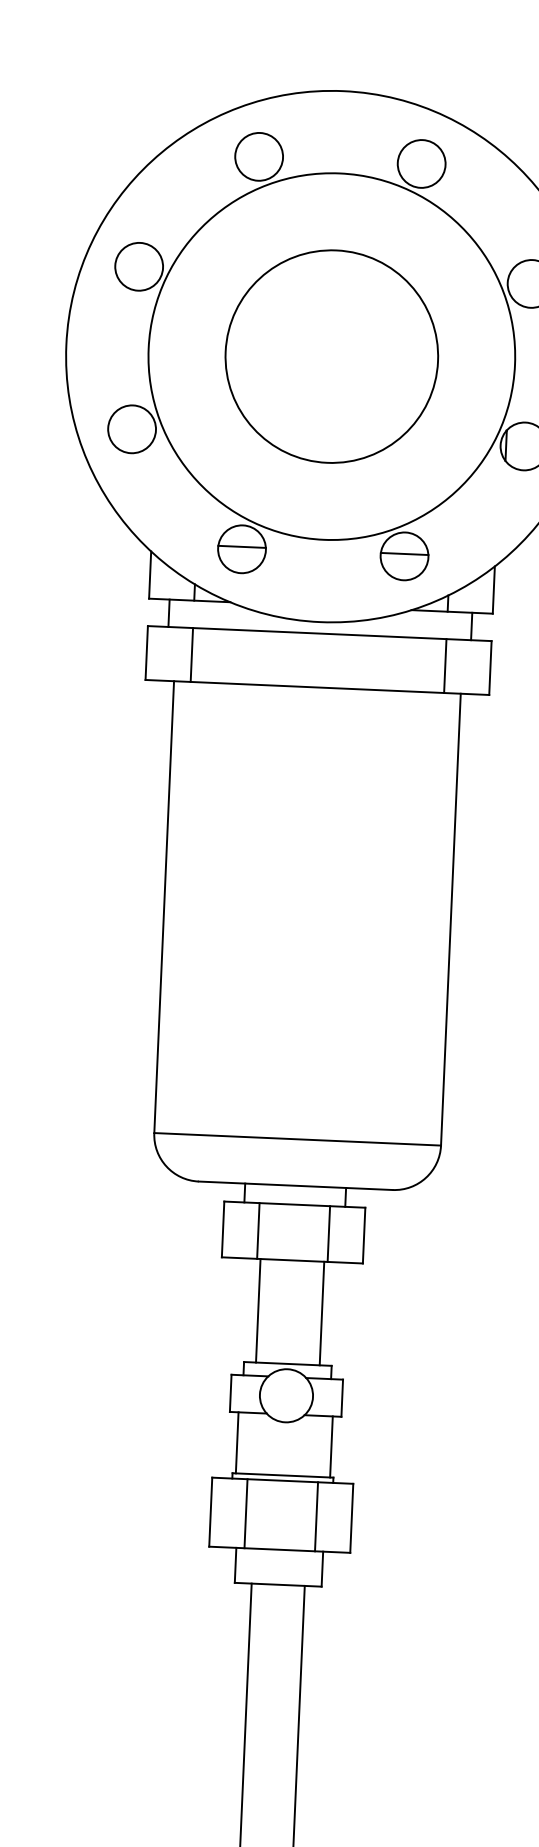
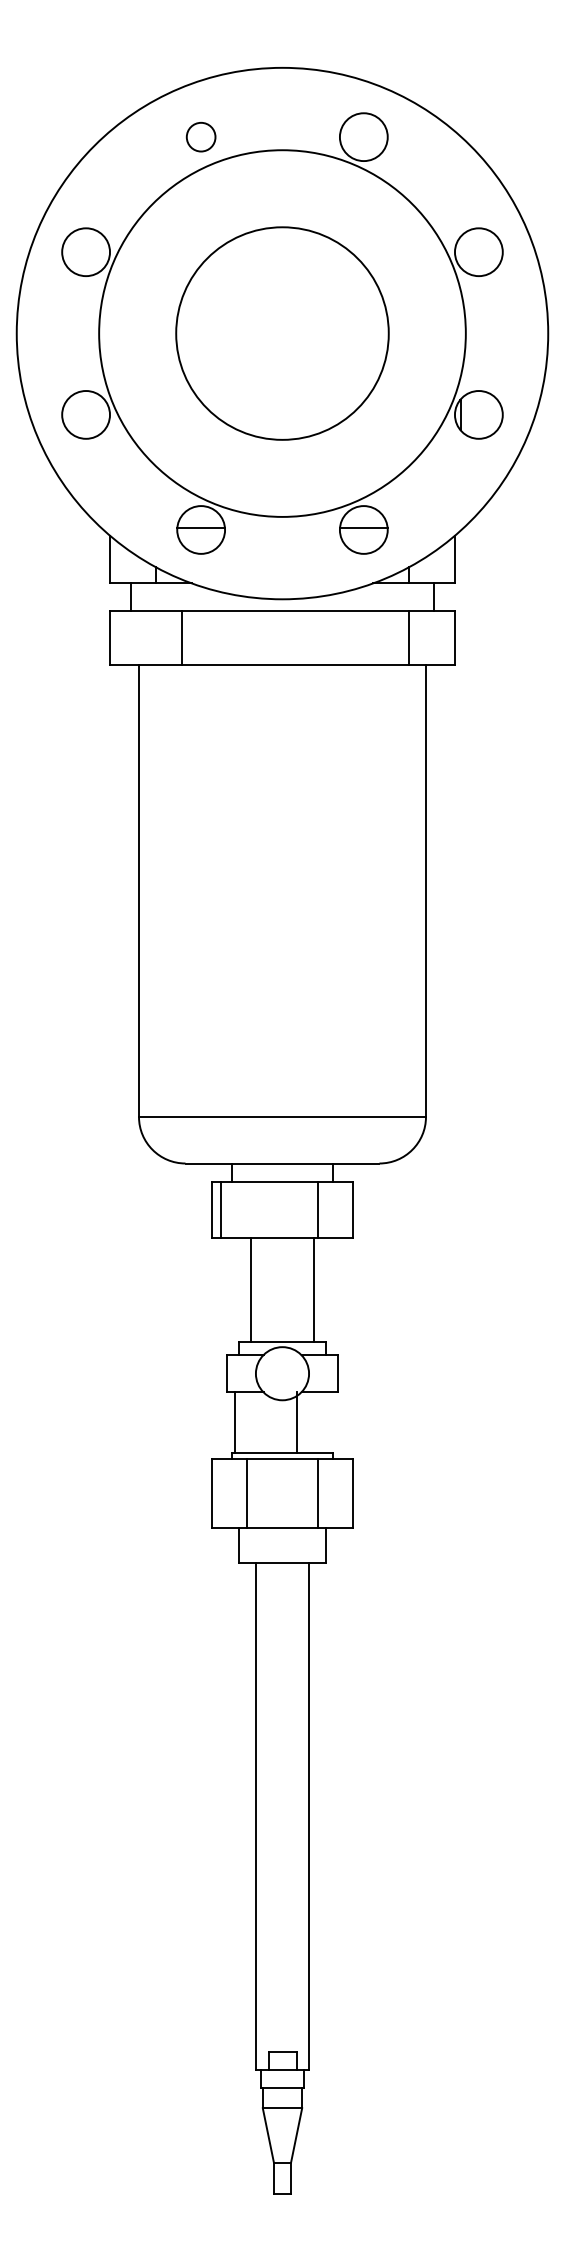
circle: (259, 157) -> (201, 137), size x0.6
line: (191, 654) -> (181, 637), moved
line: (258, 1231) -> (221, 1210), moved
line: (331, 1446) -> (296, 1422), moved

